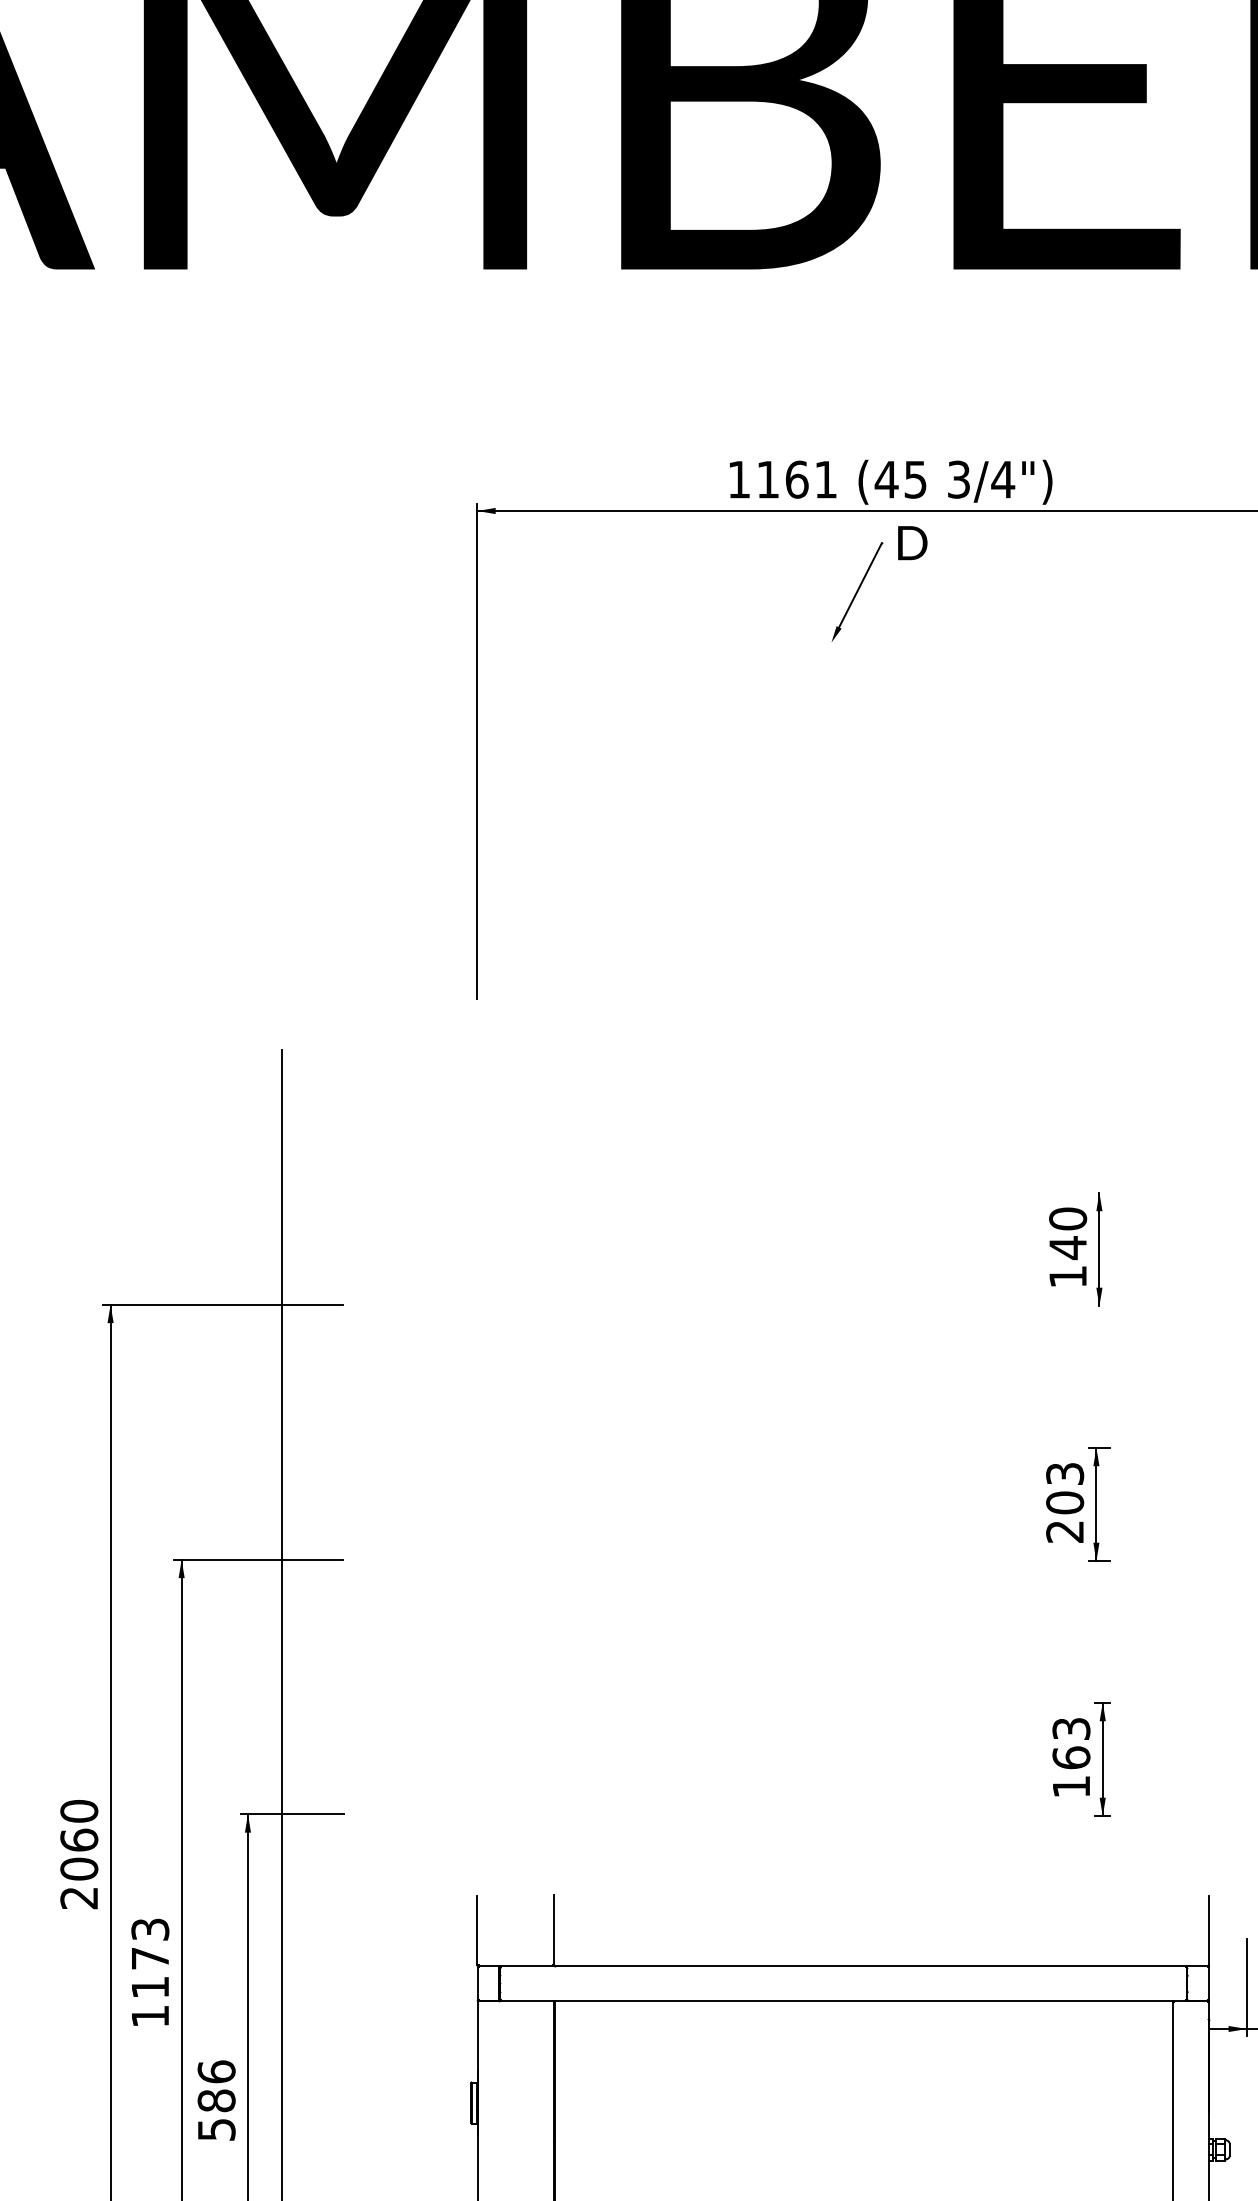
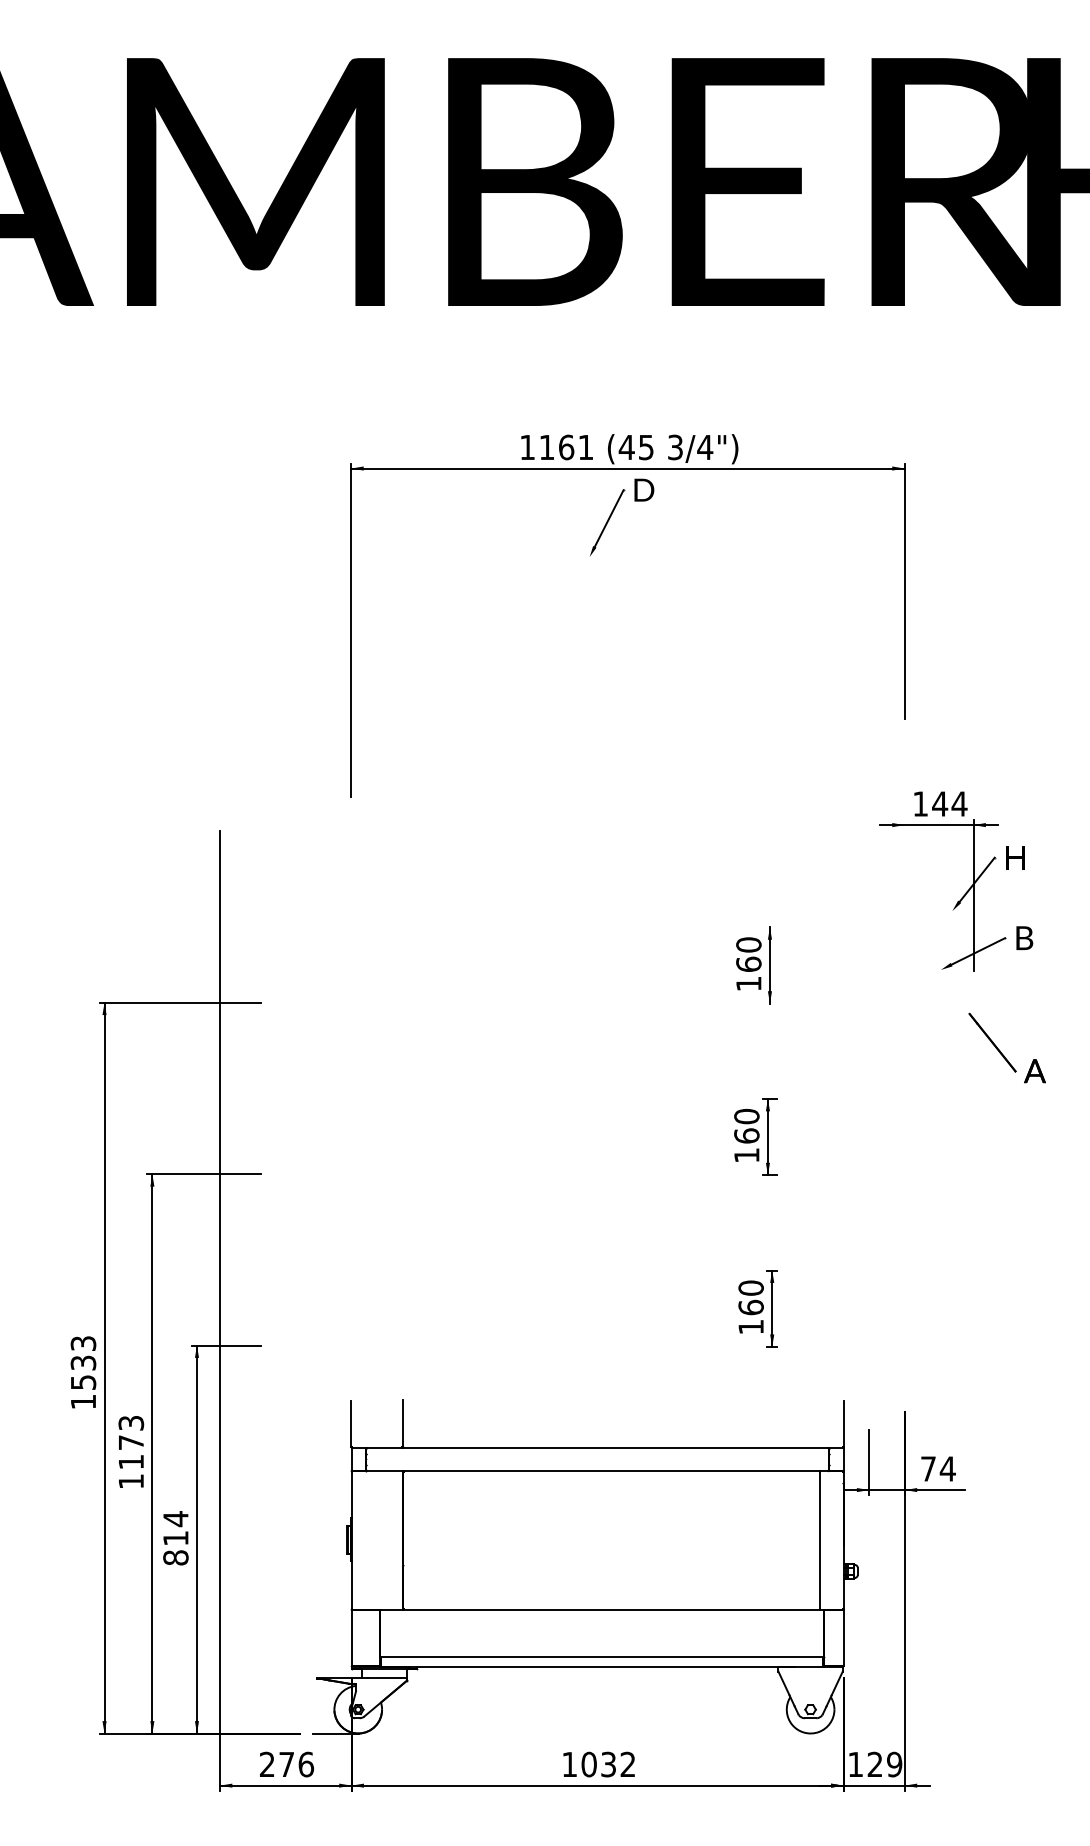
text: (1067, 1247) -> (748, 964), 140 -> 160
text: (1064, 1502) -> (746, 1135), 203 -> 160
text: (1070, 1727) -> (750, 1287), 163 -> 160
text: (79, 1854) -> (83, 1372), 2060 -> 1533
text: (216, 2100) -> (175, 1538), 586 -> 814

